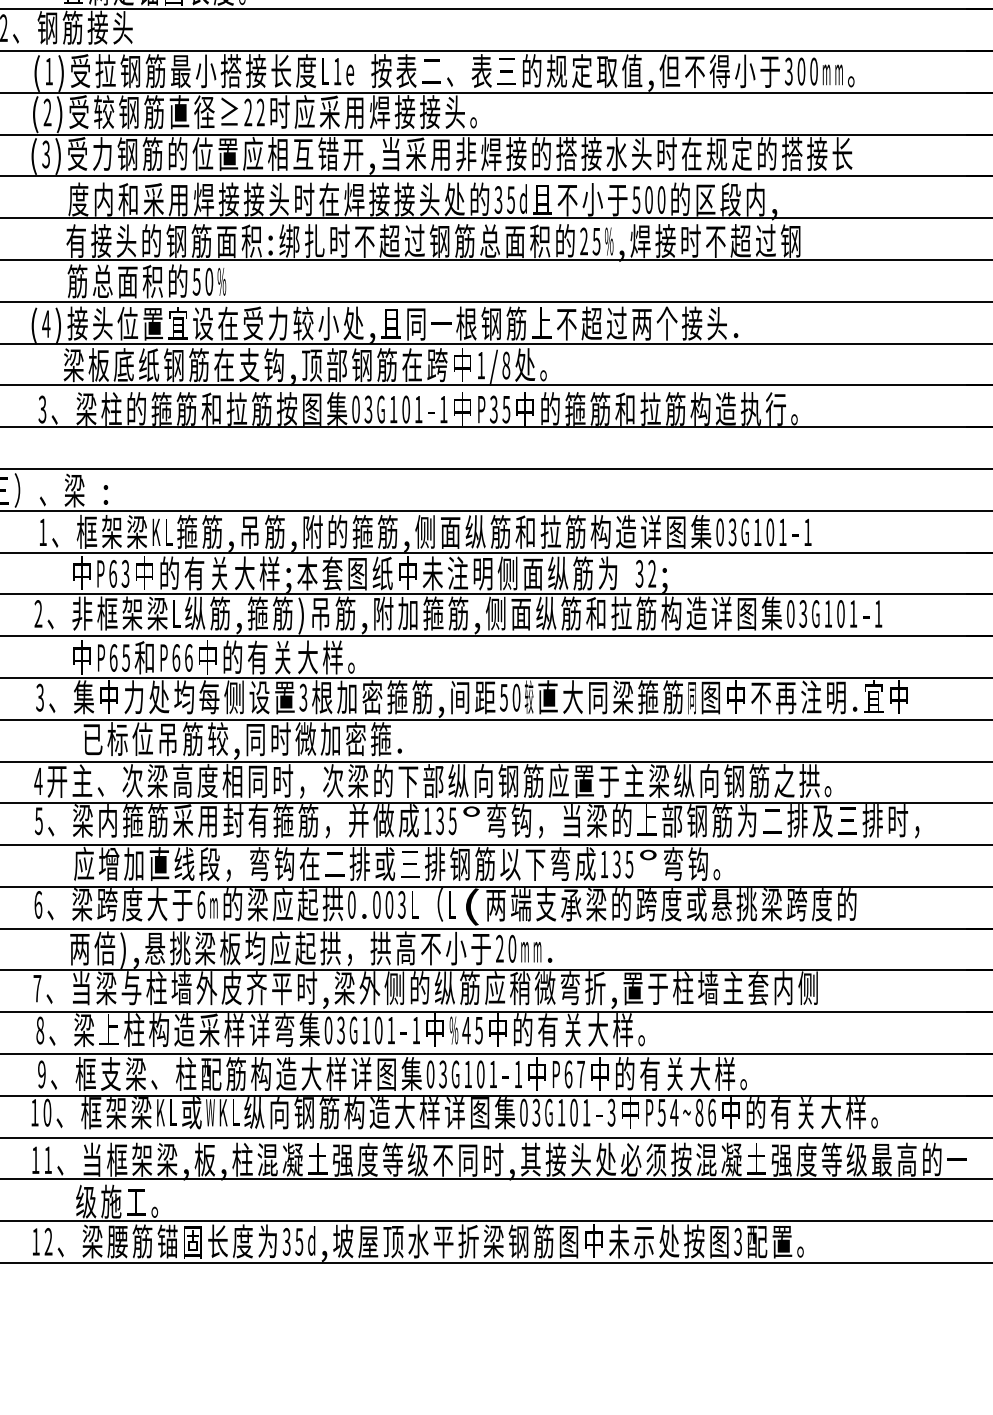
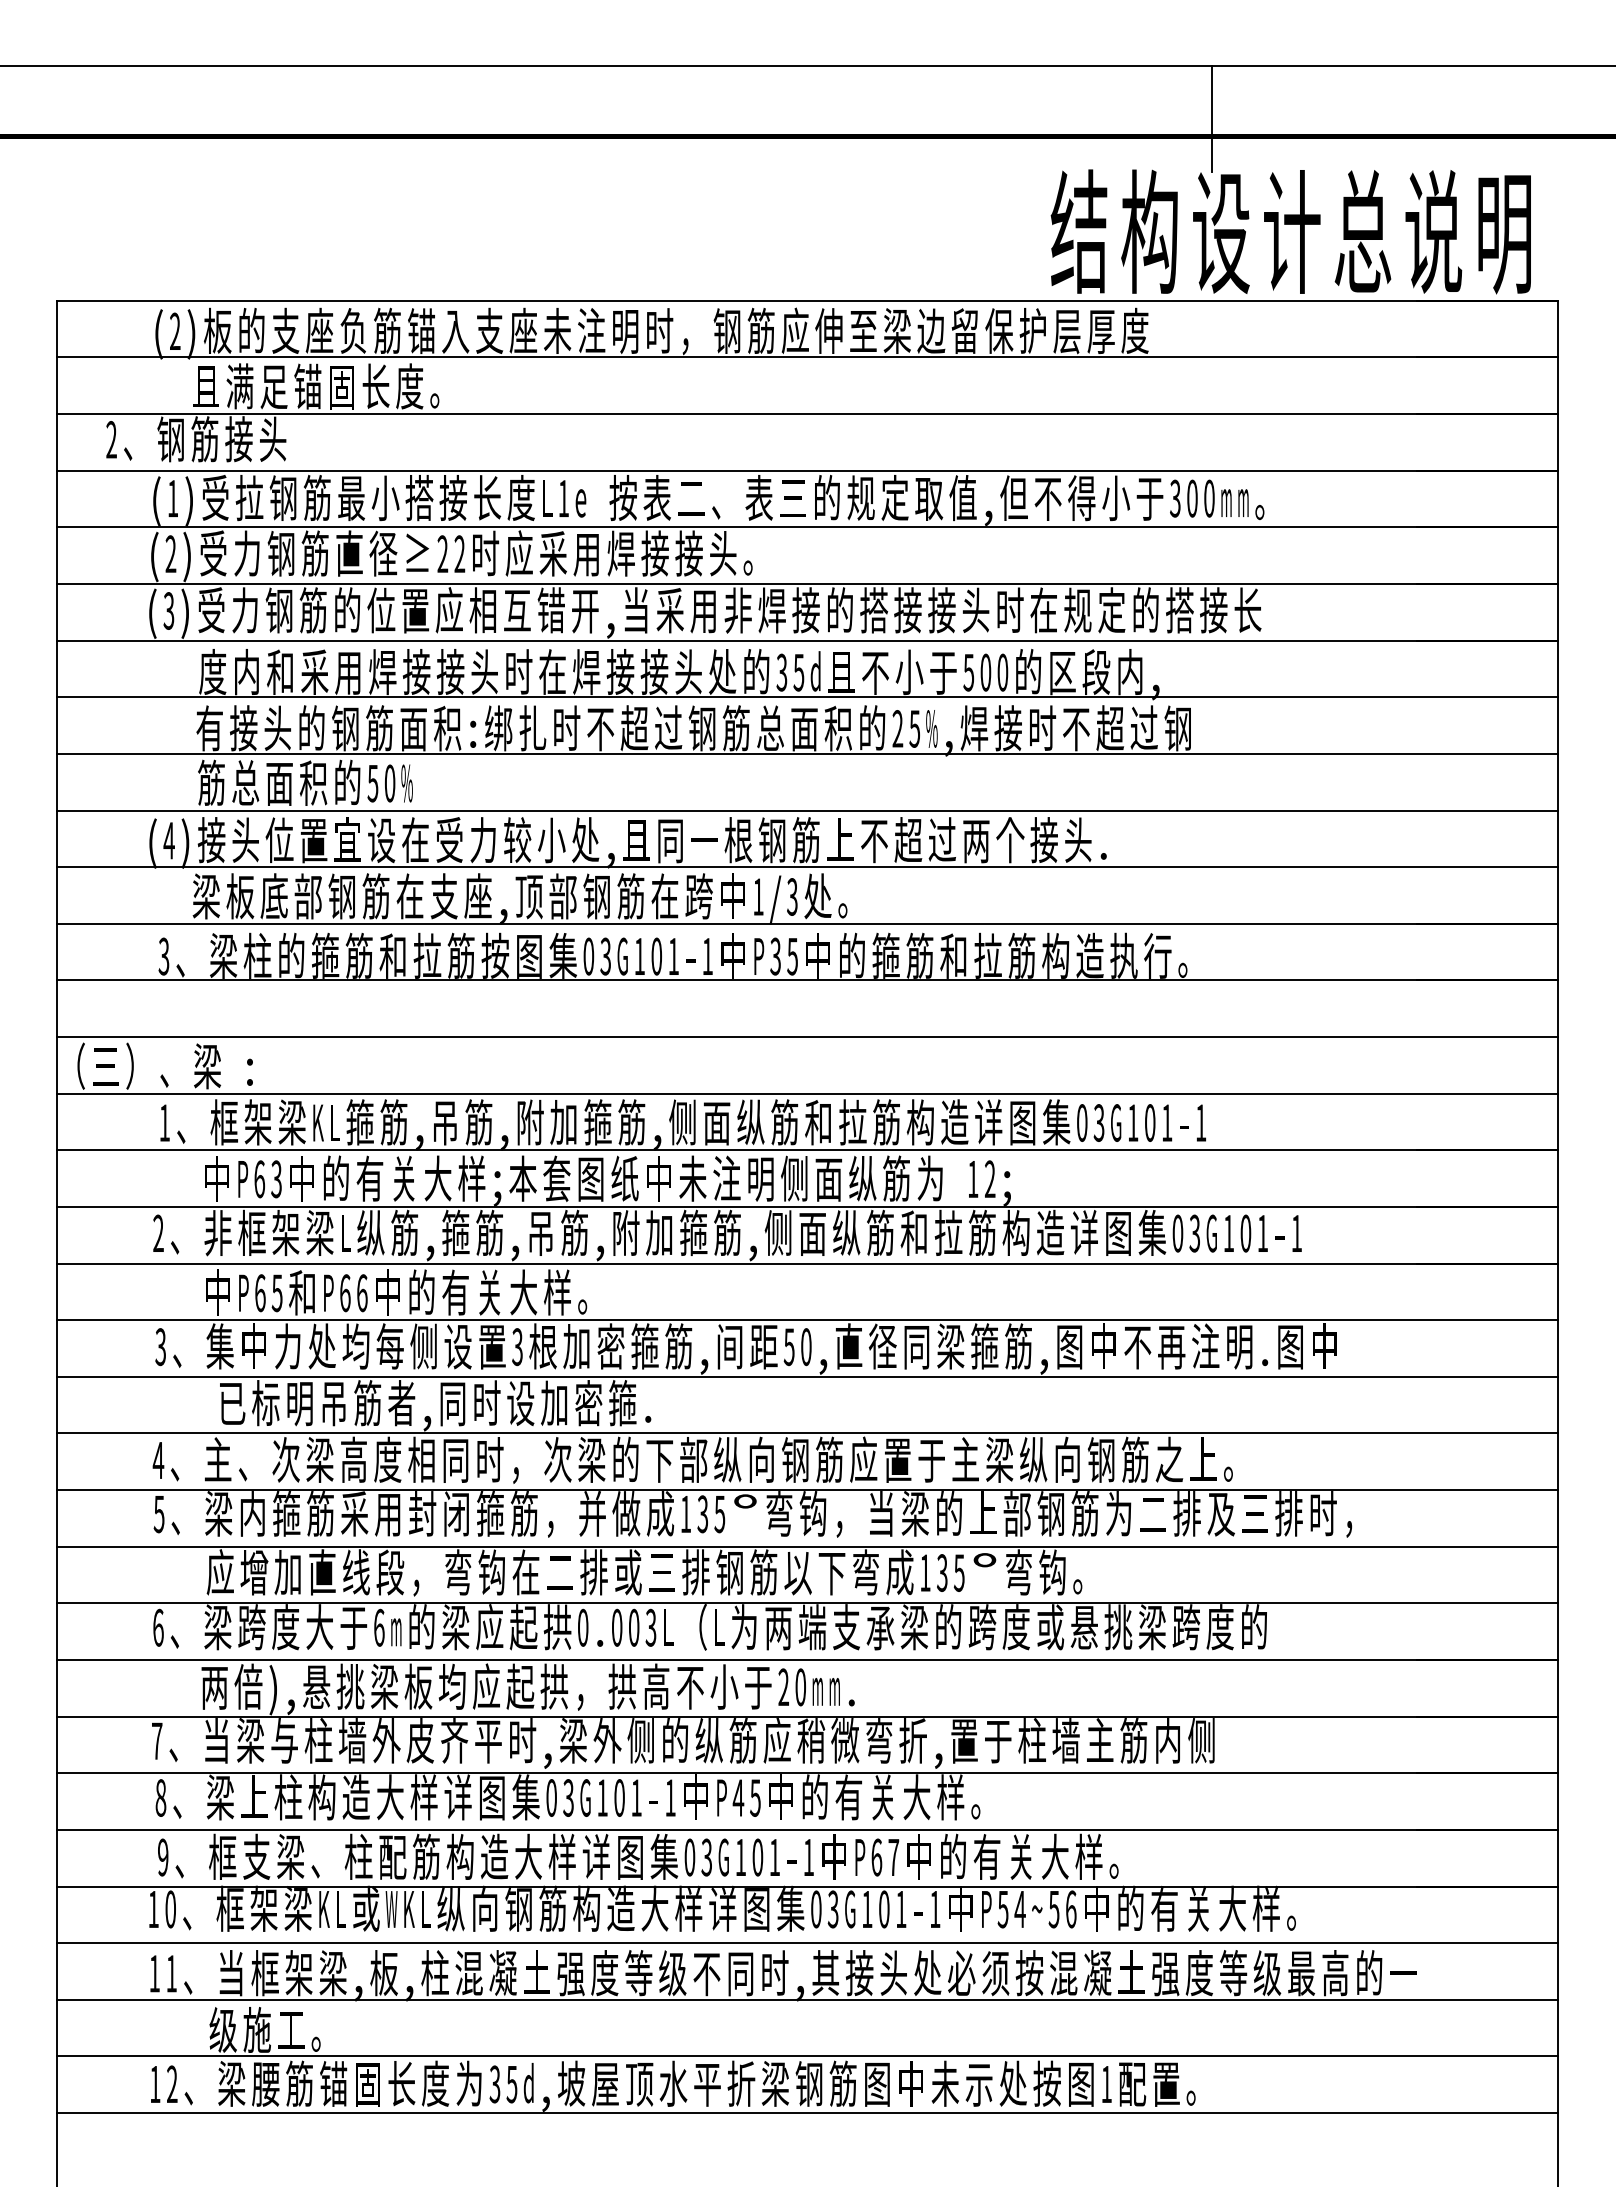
text: (104, 112) -> (247, 553), 较 -> 力
text: (616, 154) -> (941, 610), 水 -> 接
text: (149, 365) -> (308, 896), 纸 -> 部
text: (273, 365) -> (477, 896), 钩 -> 座
text: (506, 365) -> (792, 896), 8 -> 3
text: (337, 532) -> (563, 1122), 的 -> 加
text: (639, 574) -> (972, 1179), 3 -> 1
text: (301, 616) -> (514, 1236), ) -> ,
text: (572, 697) -> (882, 1346), 大 -> 径
text: (873, 697) -> (1290, 1346), 宜 -> 图
text: (529, 698) -> (823, 1348), 较 -> ,
text: (692, 700) -> (1044, 1350), 同 -> ,
text: (142, 739) -> (299, 1403), 位 -> 明
text: (217, 739) -> (401, 1403), 较 -> 者
text: (305, 739) -> (520, 1403), 微 -> 设
text: (809, 780) -> (1203, 1459), 拱 -> 上
text: (56, 782) -> (183, 1461), 开 -> 、
text: (258, 820) -> (456, 1513), 有 -> 闭
text: (470, 906) -> (743, 1629), ( -> 为
text: (757, 988) -> (1133, 1740), 套 -> 筋
text: (208, 1030) -> (389, 1797), 采 -> 大
text: (284, 1030) -> (492, 1797), 弯 -> 图
text: (453, 1030) -> (721, 1797), % -> P
text: (611, 1112) -> (934, 1909), 3 -> 1
text: (698, 1112) -> (1053, 1909), 8 -> 5
text: (738, 1241) -> (1106, 2084), 3 -> 1

